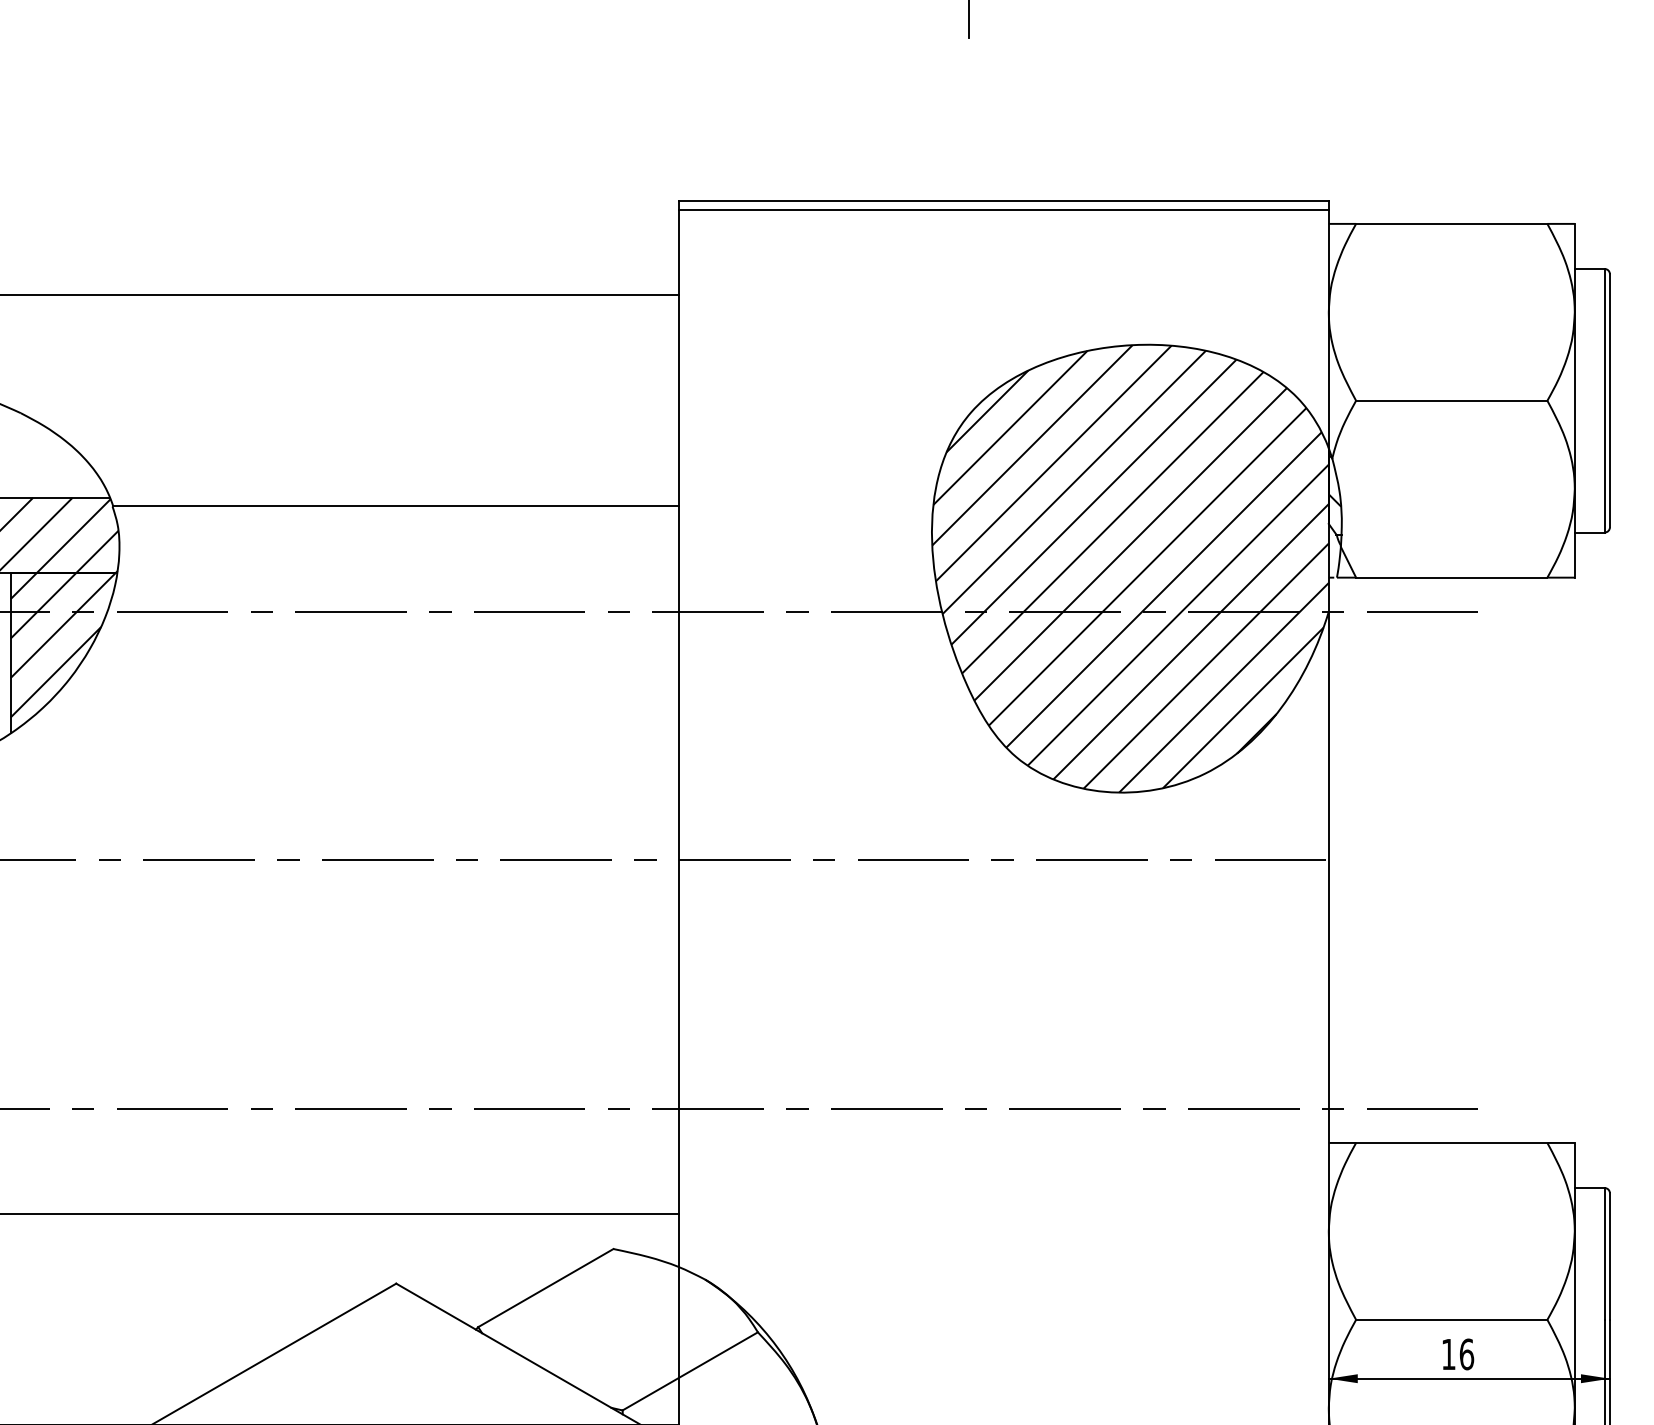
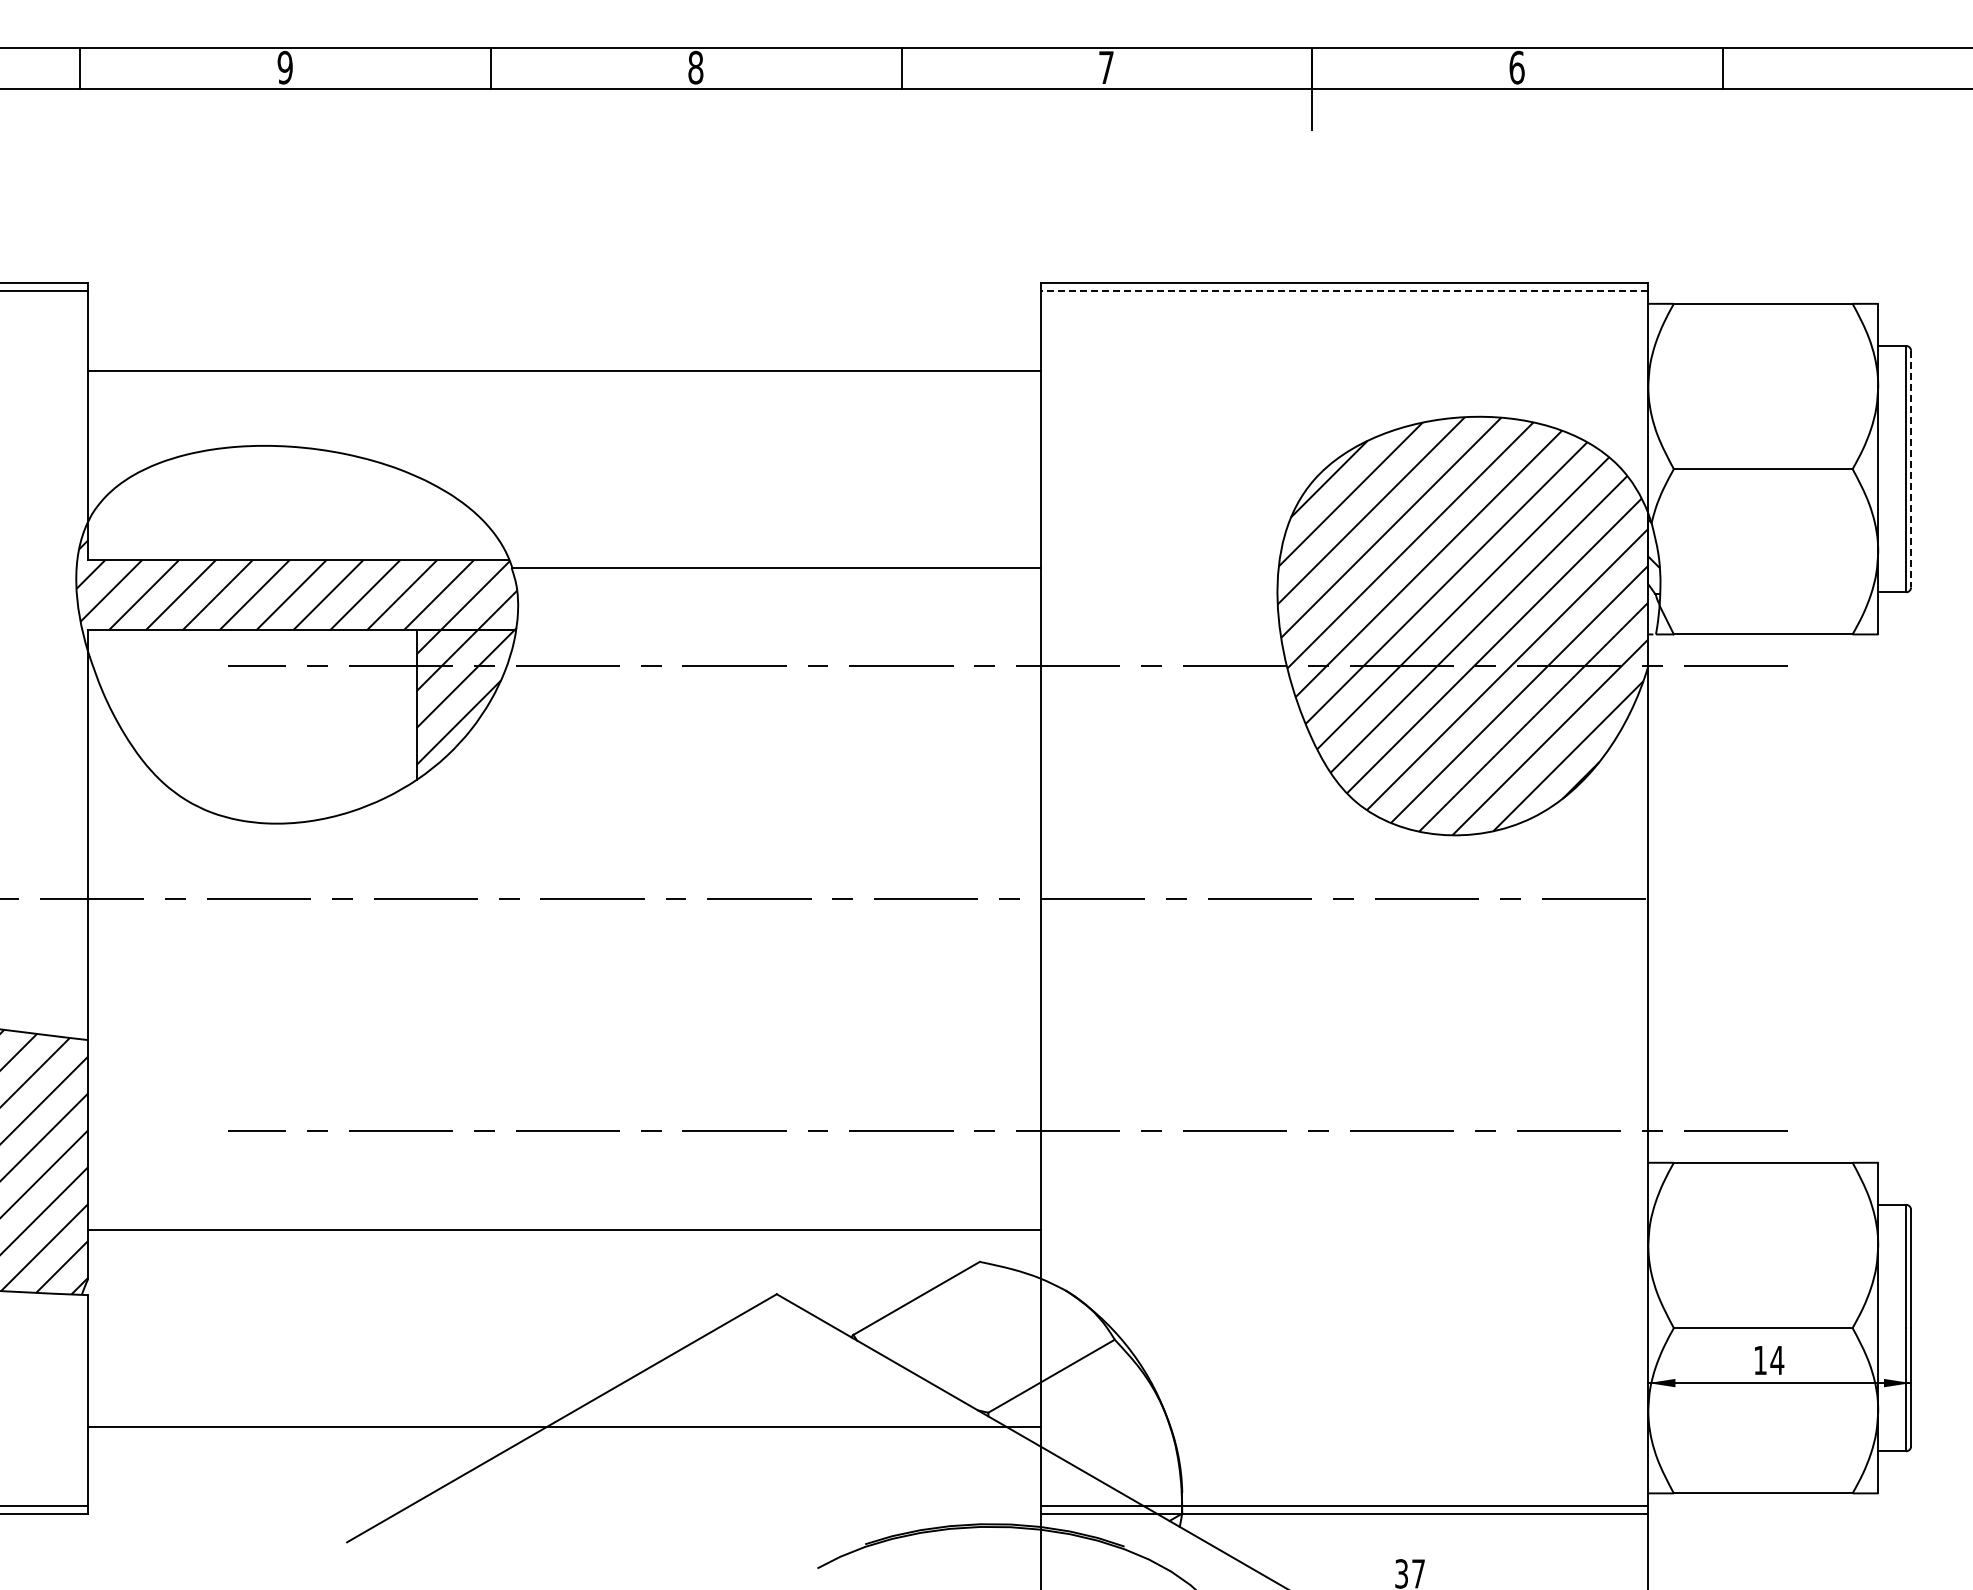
line: (1003, 209) -> (1344, 290), solid -> dashed
line: (1610, 401) -> (1911, 469), solid -> dashed
text: (1467, 1354) -> (1777, 1360), 16 -> 14

